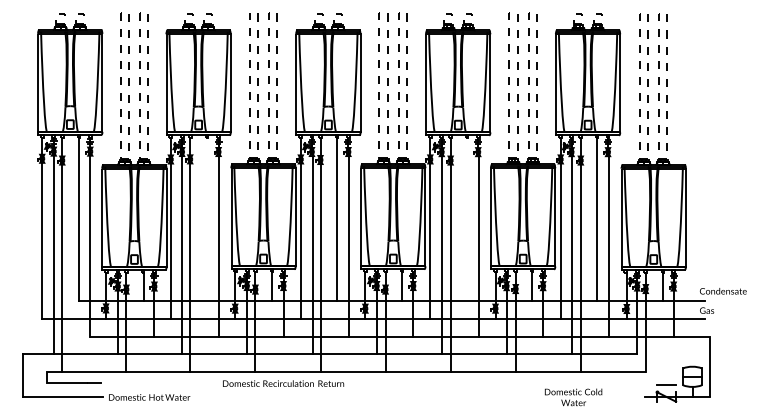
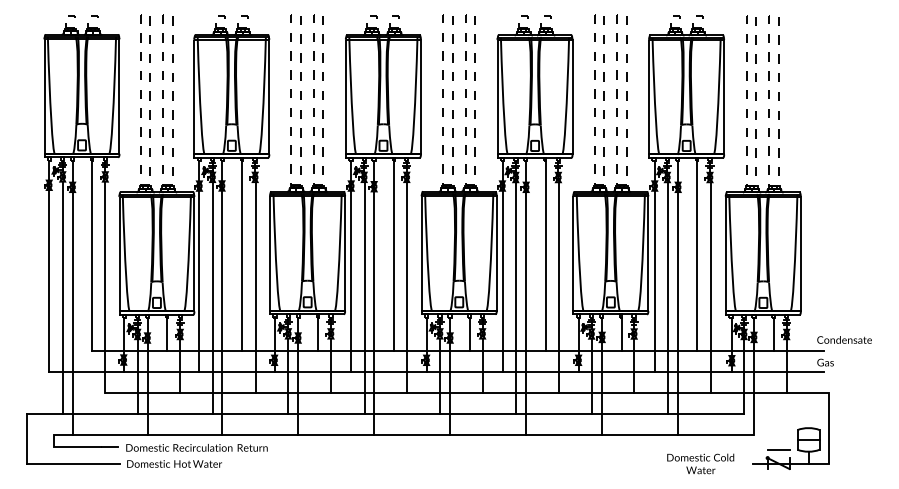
line: (206, 218) -> (241, 255), added
line: (467, 218) -> (545, 255), added
text: (283, 383) -> (196, 447), moved
text: (573, 397) -> (700, 463), moved

